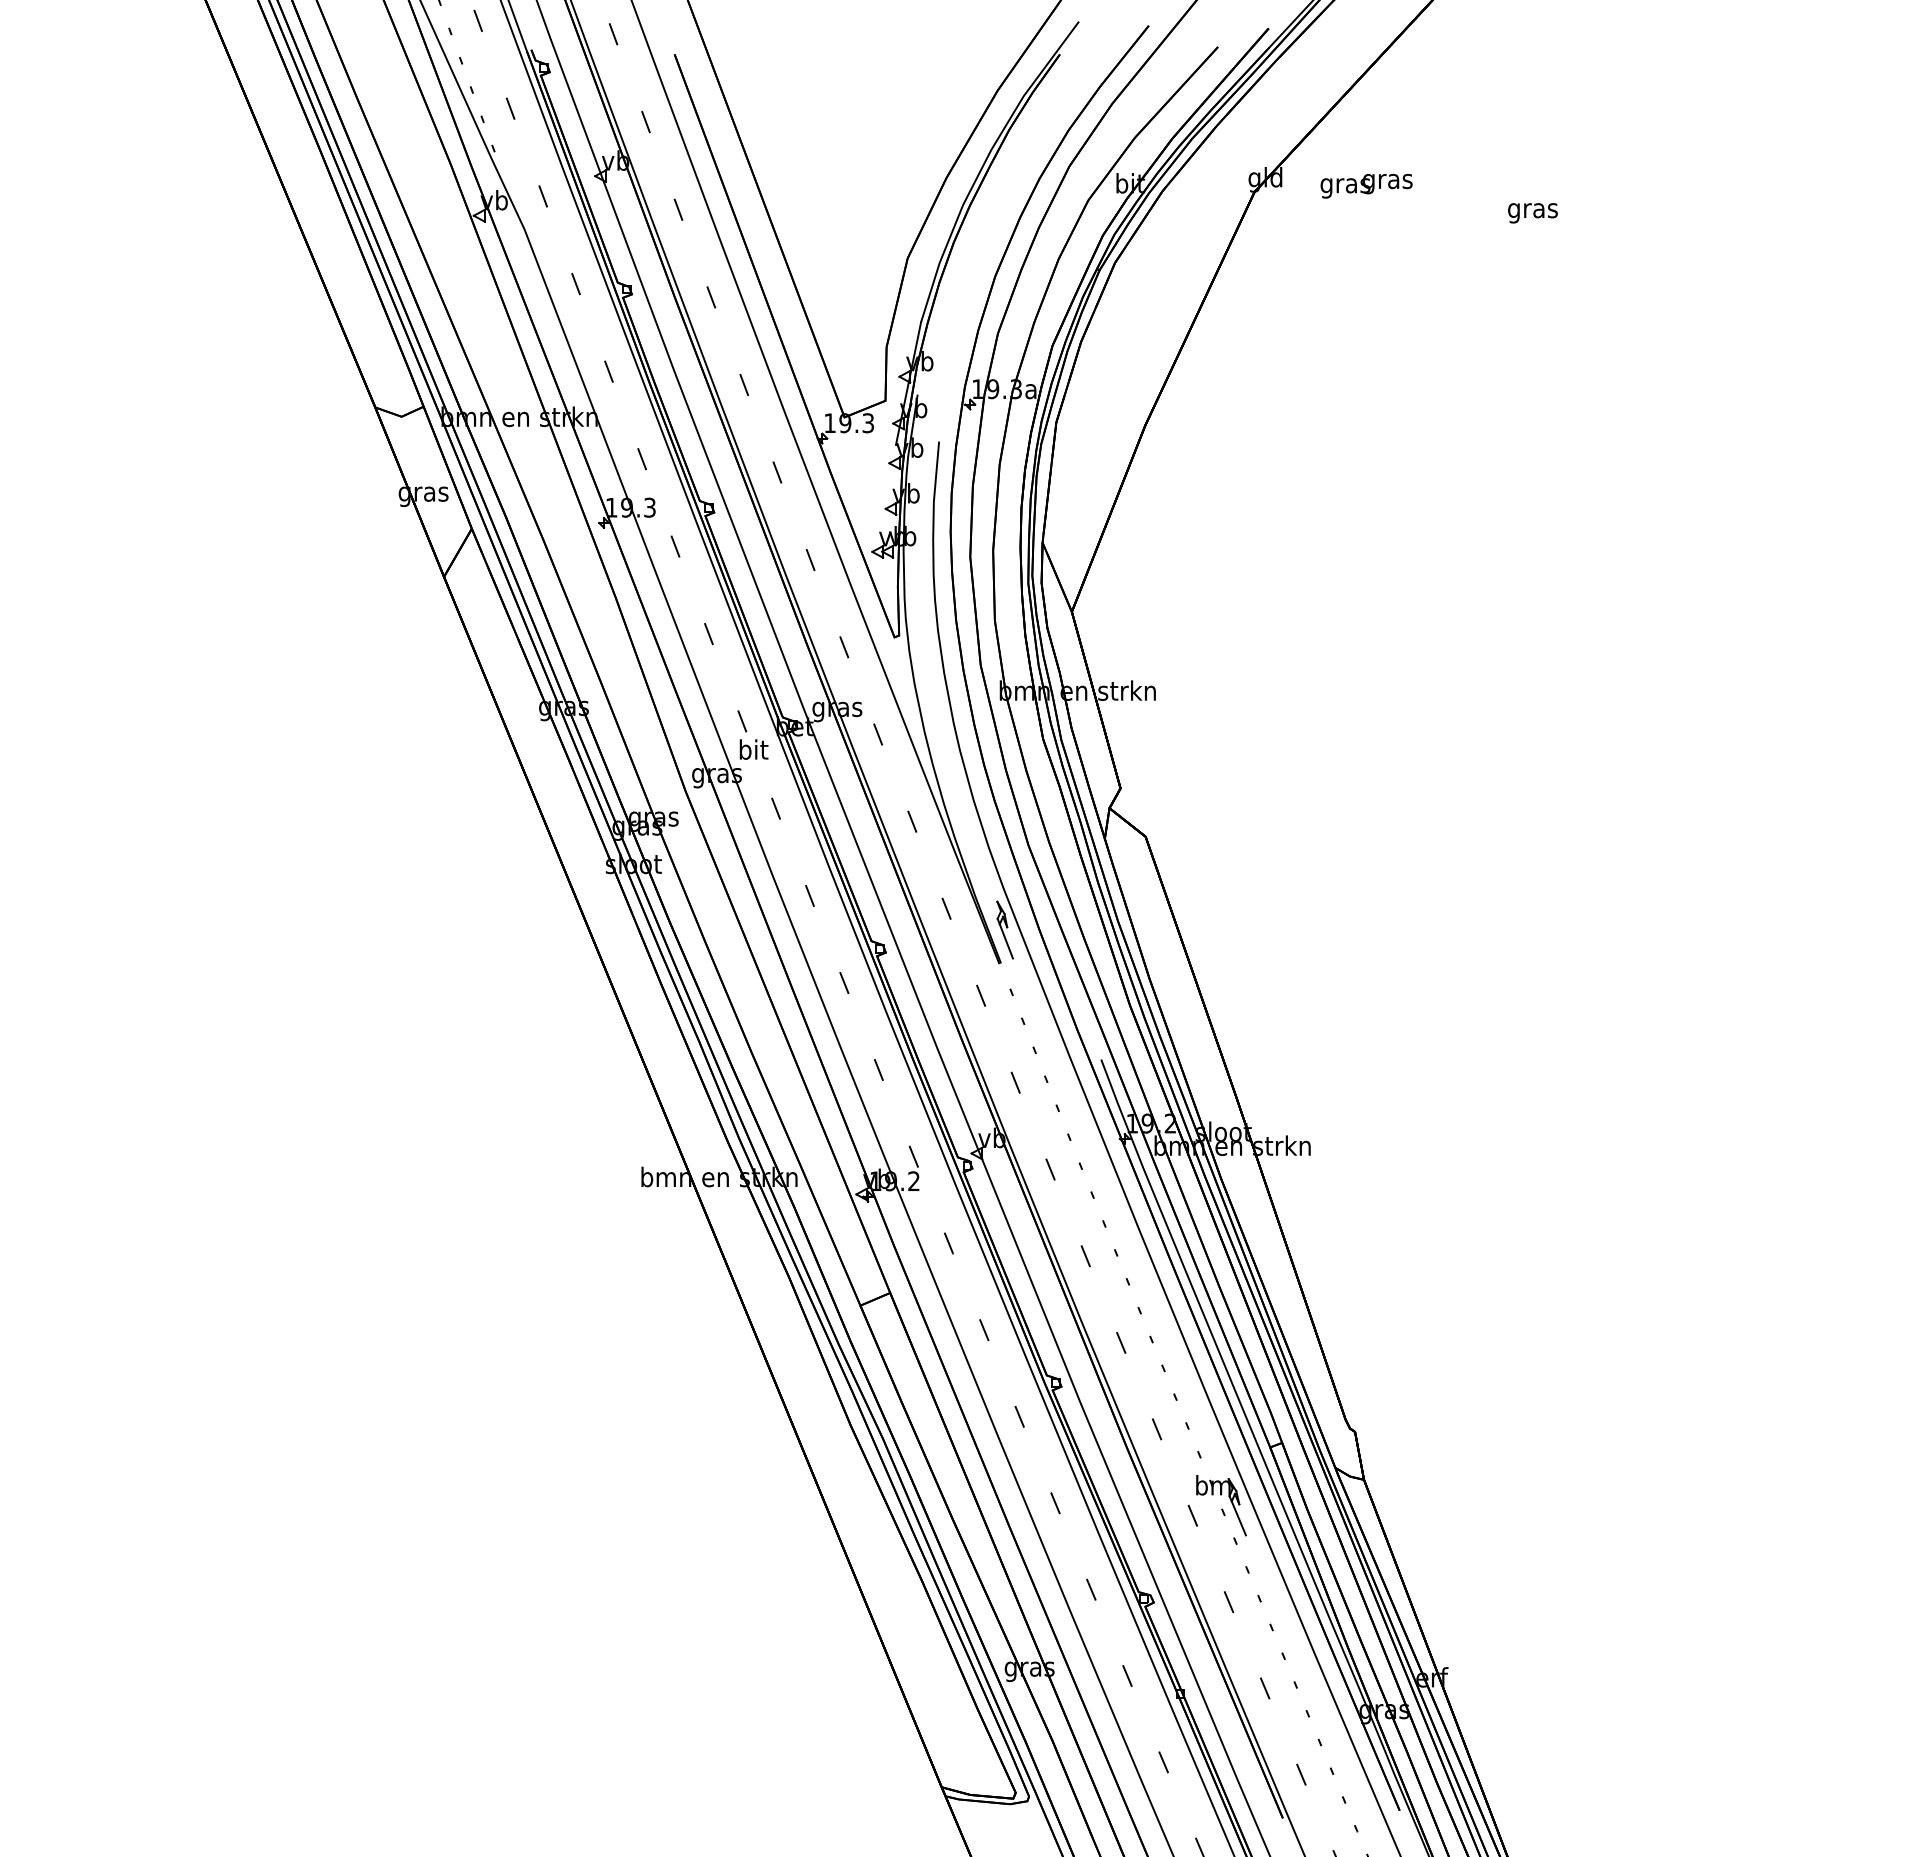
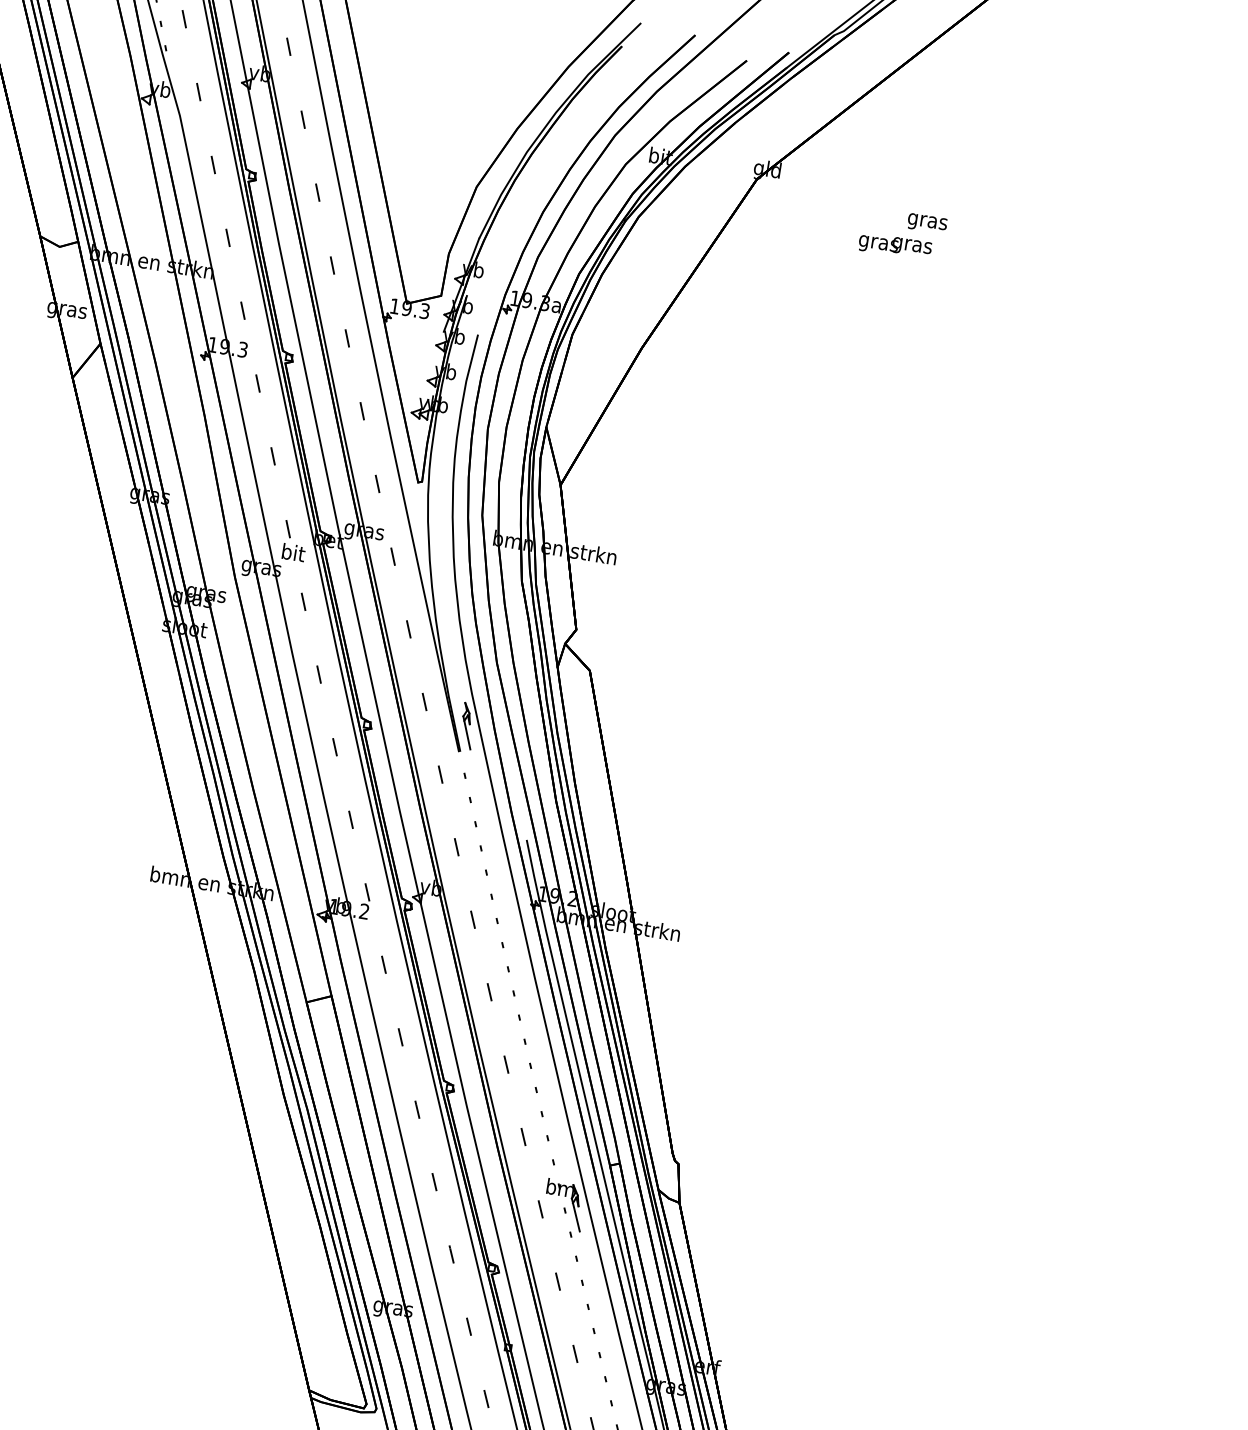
text: (1366, 185) -> (895, 245), moved
text: (1532, 213) -> (926, 223), moved

